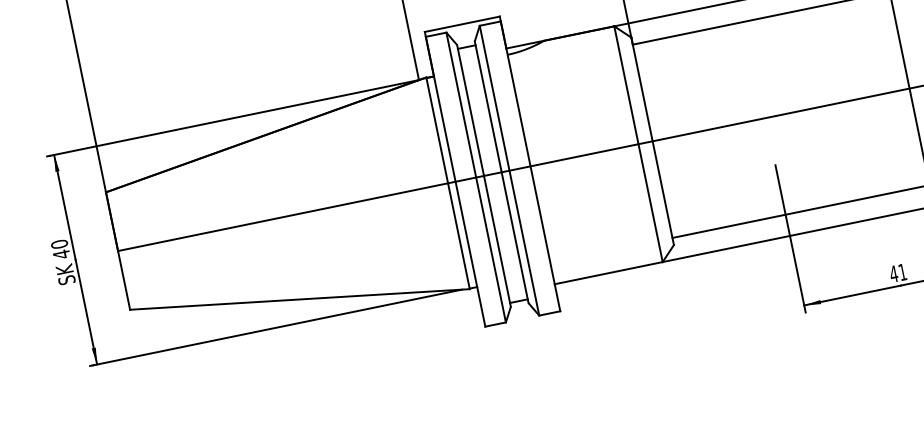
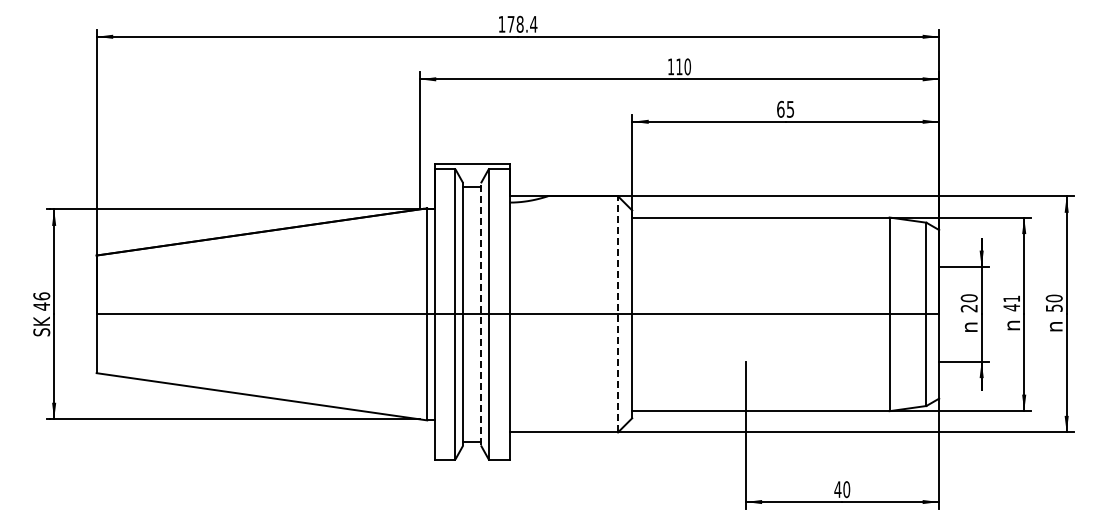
line: (638, 143) -> (618, 313), solid -> dashed
line: (501, 171) -> (480, 313), solid -> dashed
text: (59, 244) -> (41, 296), 40 -> 46
text: (902, 272) -> (846, 489), 41 -> 40

